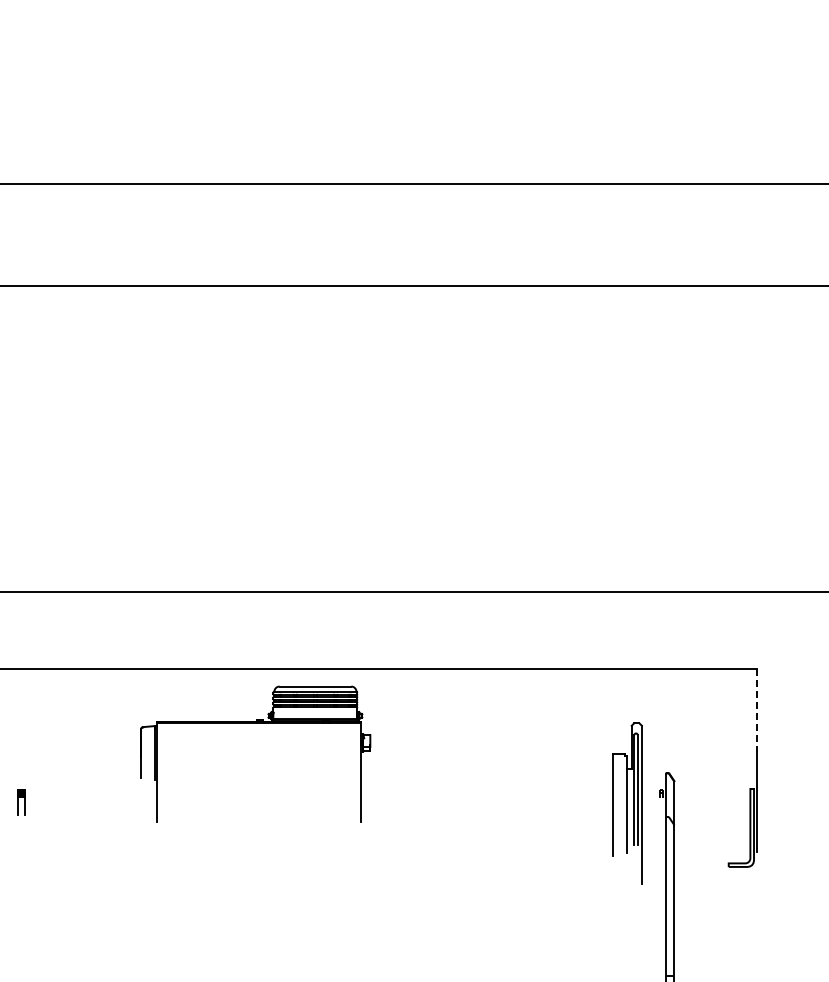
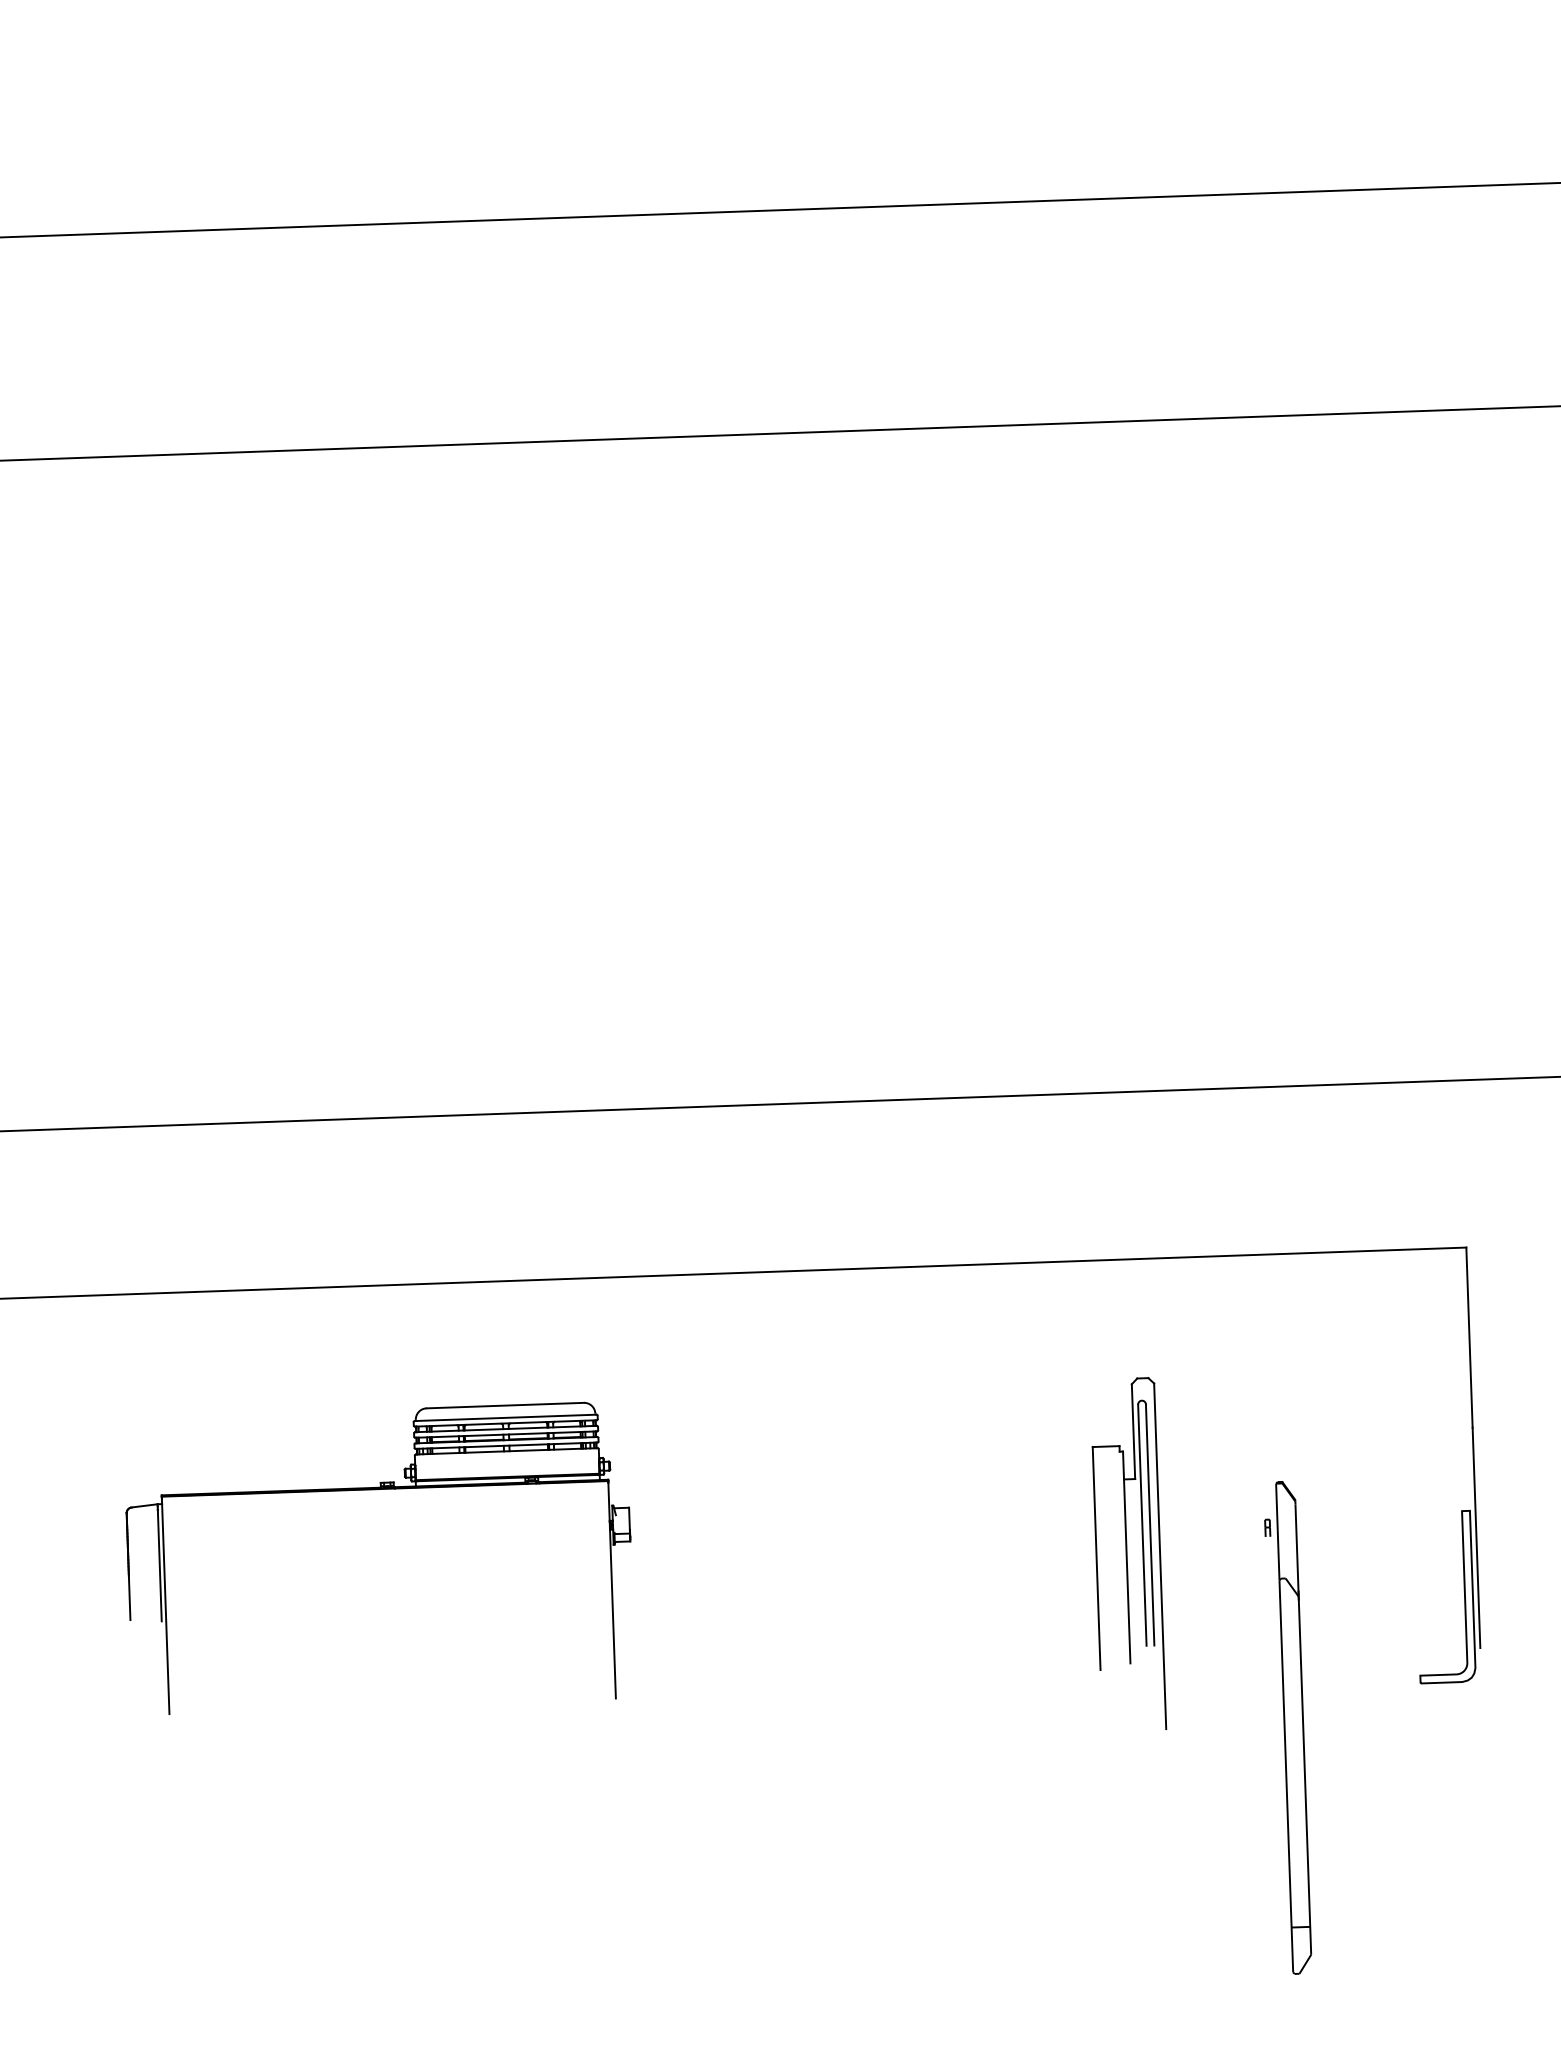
line: (756, 710) -> (1469, 1338), dashed -> solid
part: (255, 723) -> (376, 1491), moved
part: (627, 803) -> (1128, 1554), moved

